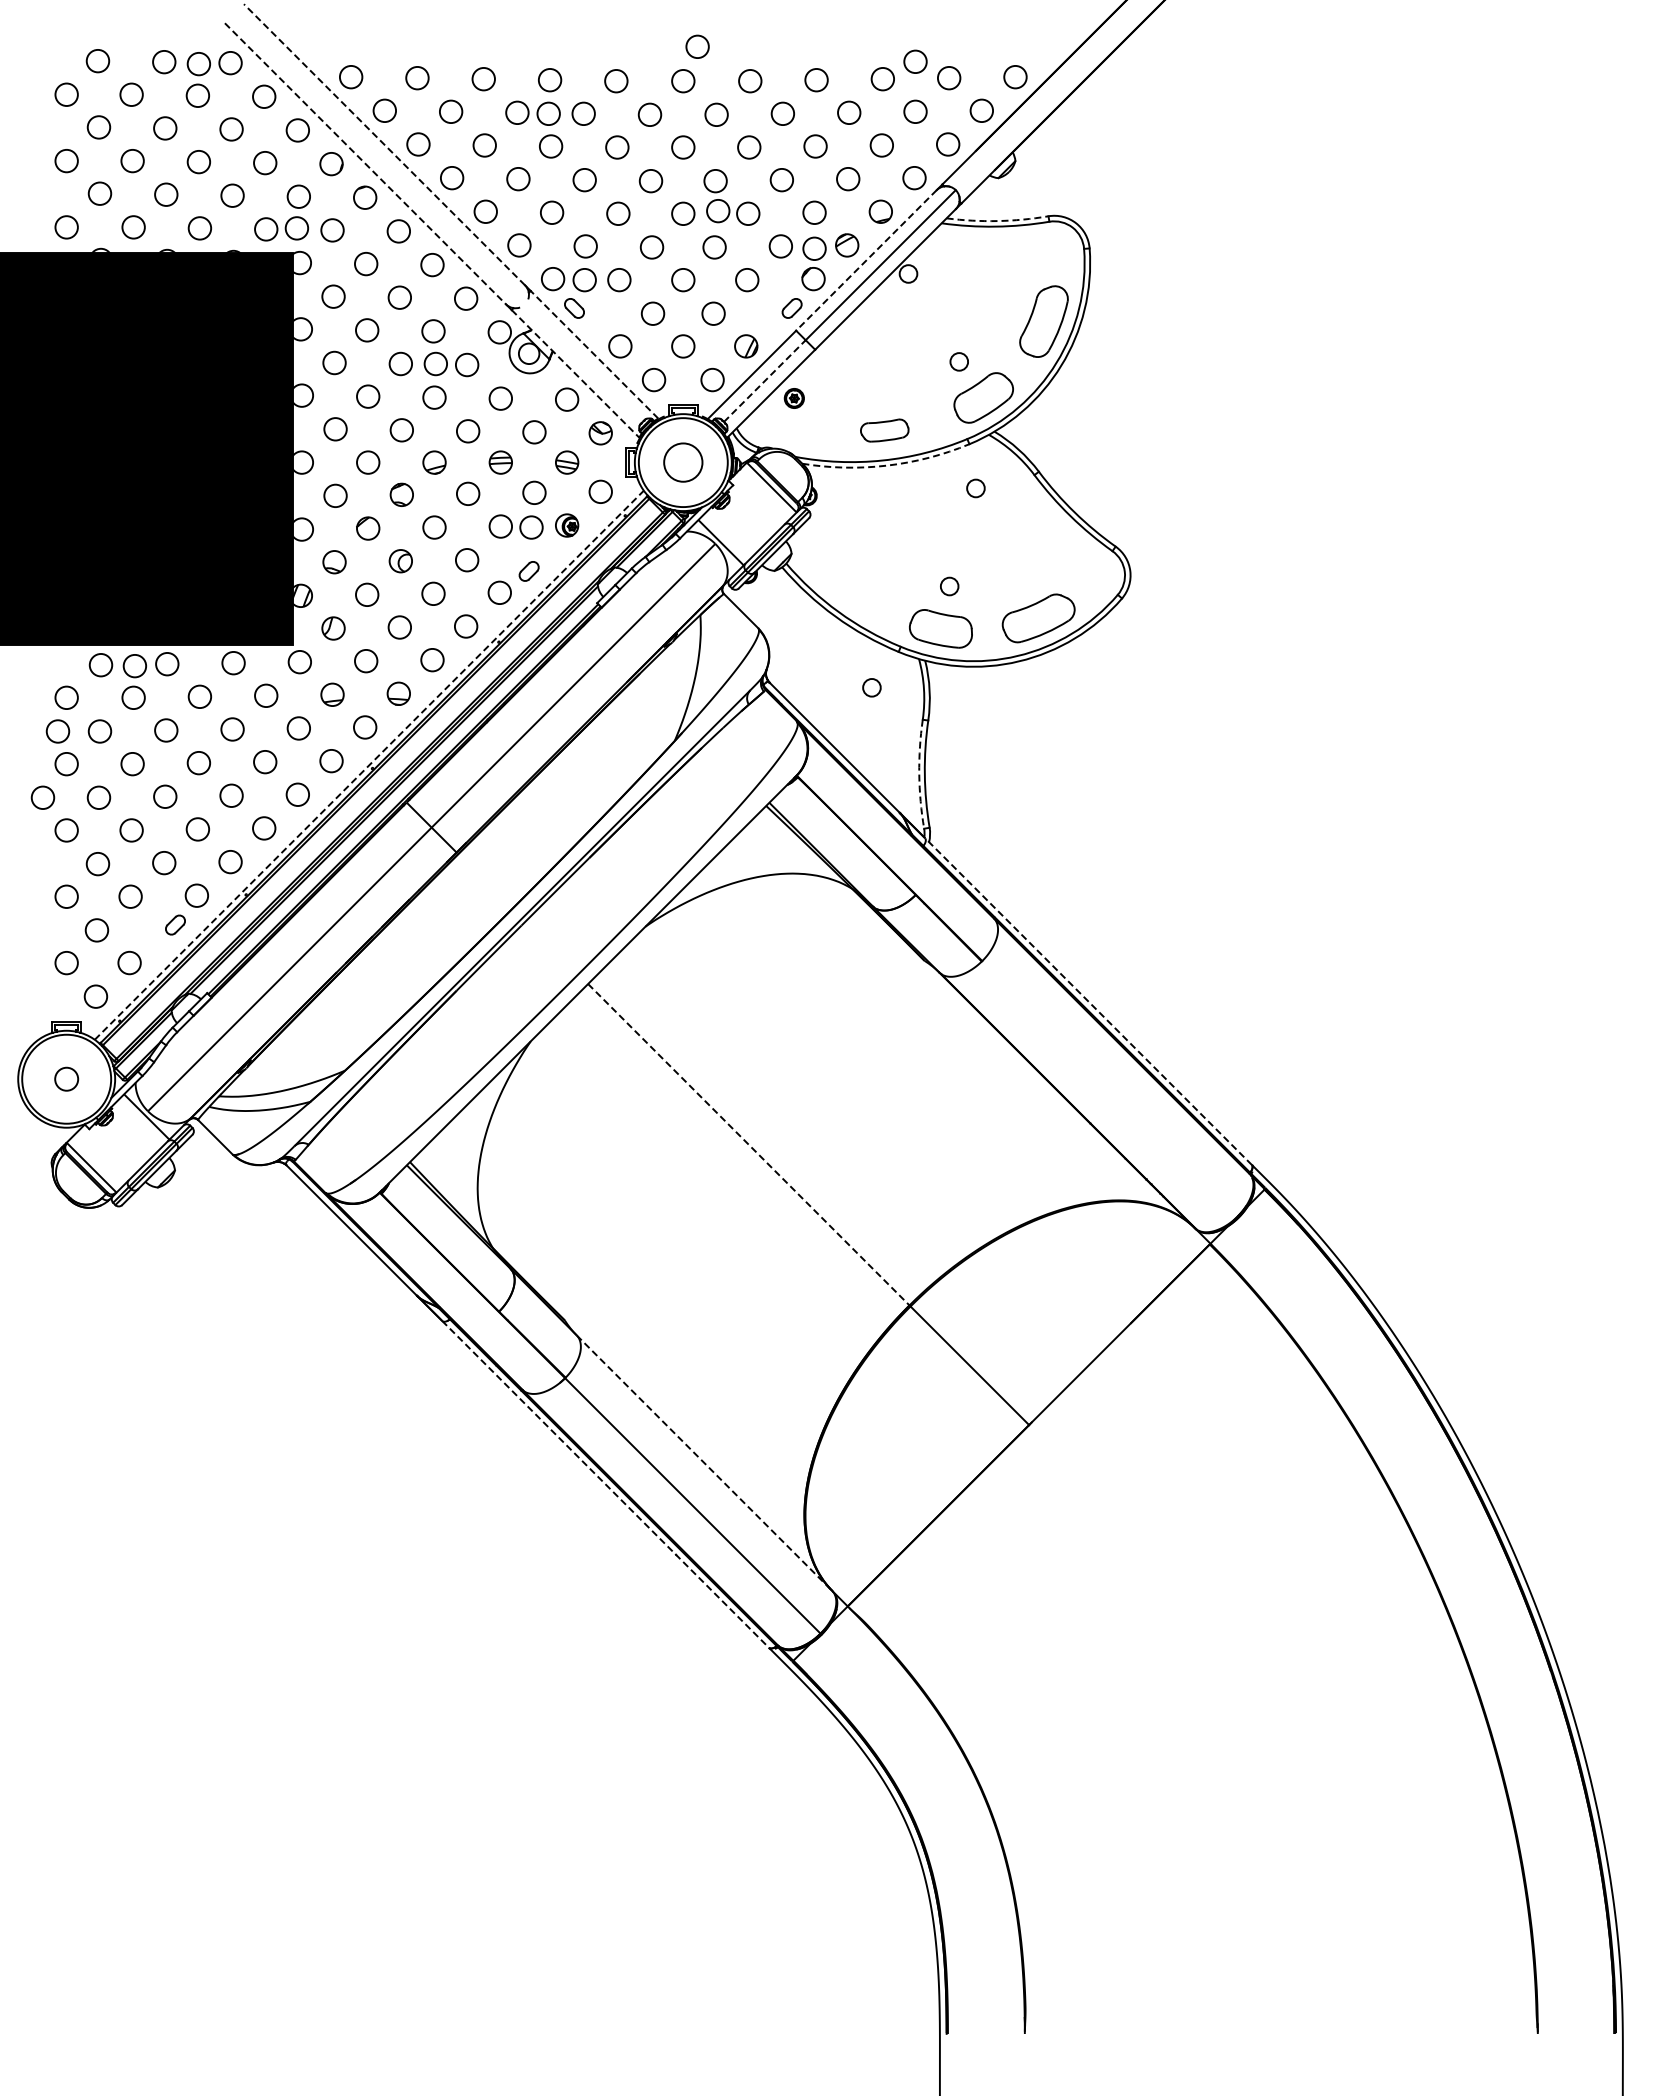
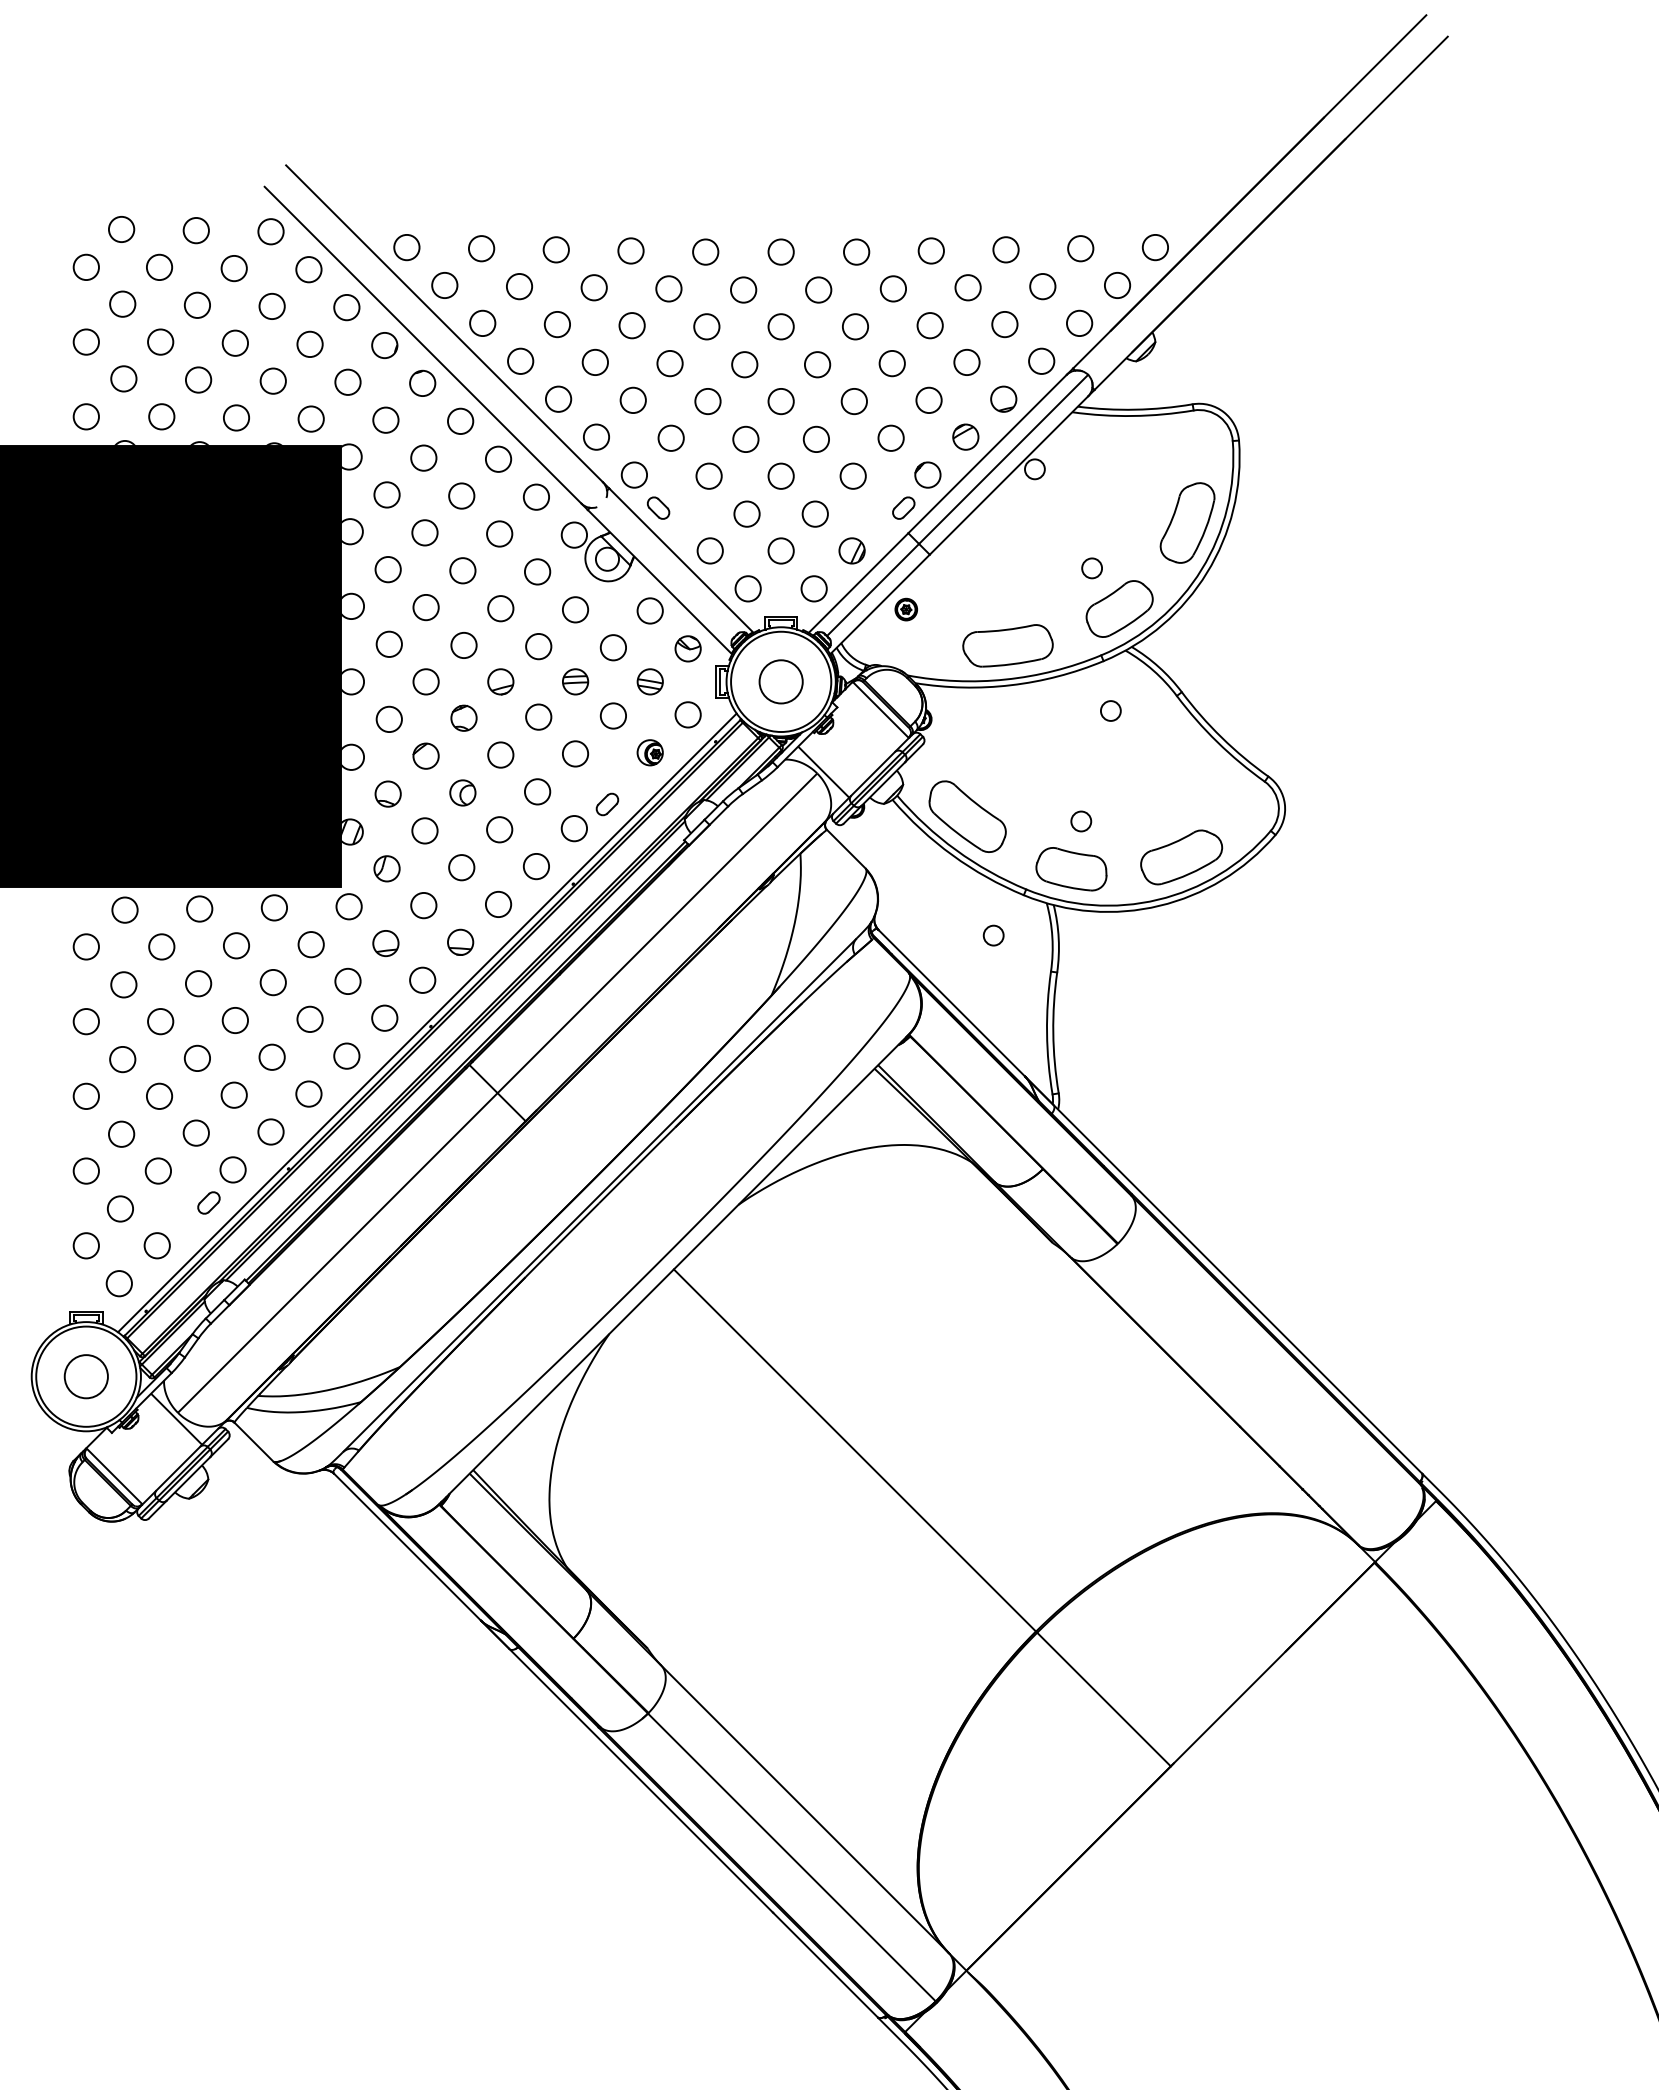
circle: (697, 46) -> (797, 213), removed
circle: (915, 61) -> (1042, 229), removed
circle: (198, 64) -> (234, 233), removed
circle: (548, 113) -> (629, 288), removed
line: (384, 144) -> (444, 323), dashed -> solid
line: (365, 163) -> (423, 344), dashed -> solid
circle: (718, 211) -> (820, 398), removed
arc: (997, 221) -> (1135, 410), dashed -> solid
circle: (296, 228) -> (345, 418), removed
circle: (814, 248) -> (928, 440), removed
line: (866, 260) -> (987, 454), dashed -> solid
circle: (584, 280) -> (669, 476), removed
line: (594, 354) -> (681, 560), dashed -> solid
circle: (435, 363) -> (501, 570), removed
line: (575, 374) -> (659, 582), dashed -> solid
line: (764, 381) -> (872, 590), dashed -> solid
part: (884, 430) -> (1007, 645), size x1.67
arc: (887, 465) -> (1011, 685), dashed -> solid
circle: (531, 527) -> (610, 754), removed
part: (848, 582) -> (967, 816), added
circle: (134, 666) -> (162, 911), removed
circle: (57, 731) -> (75, 984), removed
line: (369, 764) -> (427, 1022), dashed -> solid
arc: (919, 774) -> (1047, 1033), dashed -> solid
circle: (42, 797) -> (59, 1059), removed
line: (1088, 1001) -> (1237, 1289), dashed -> solid
circle: (66, 1079) -> (86, 1376), size x1.67
line: (749, 1145) -> (855, 1451), dashed -> solid
line: (704, 1463) -> (805, 1809), dashed -> solid
line: (605, 1484) -> (693, 1833), dashed -> solid

